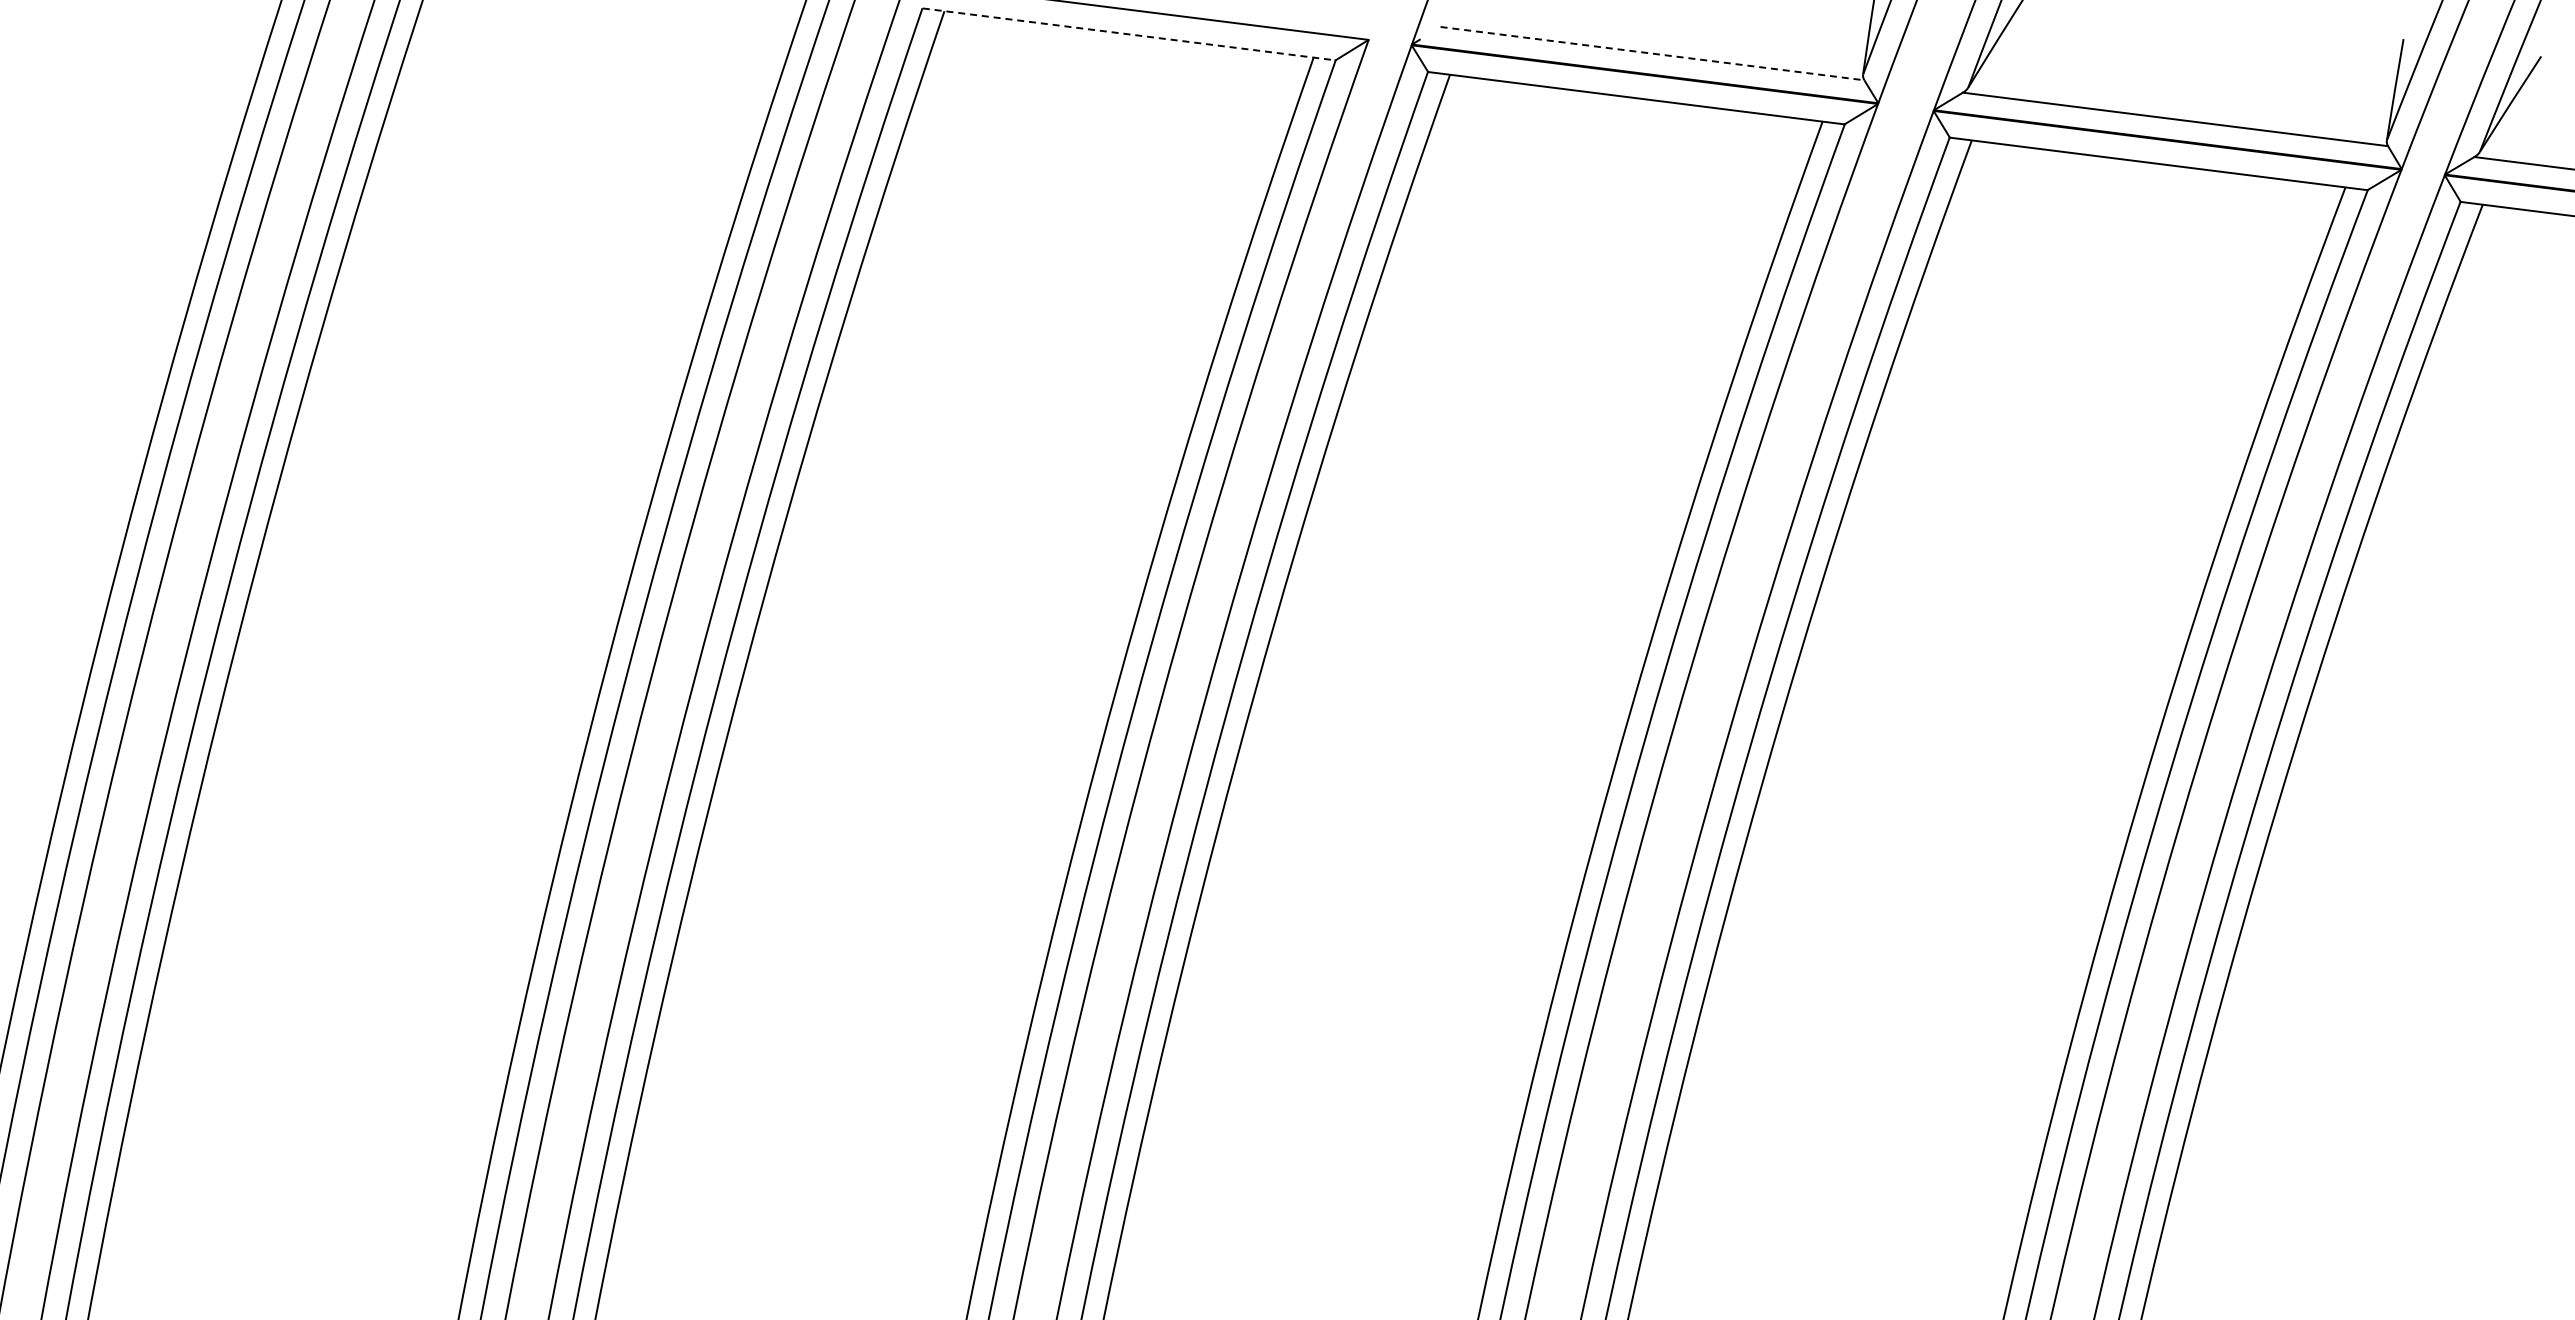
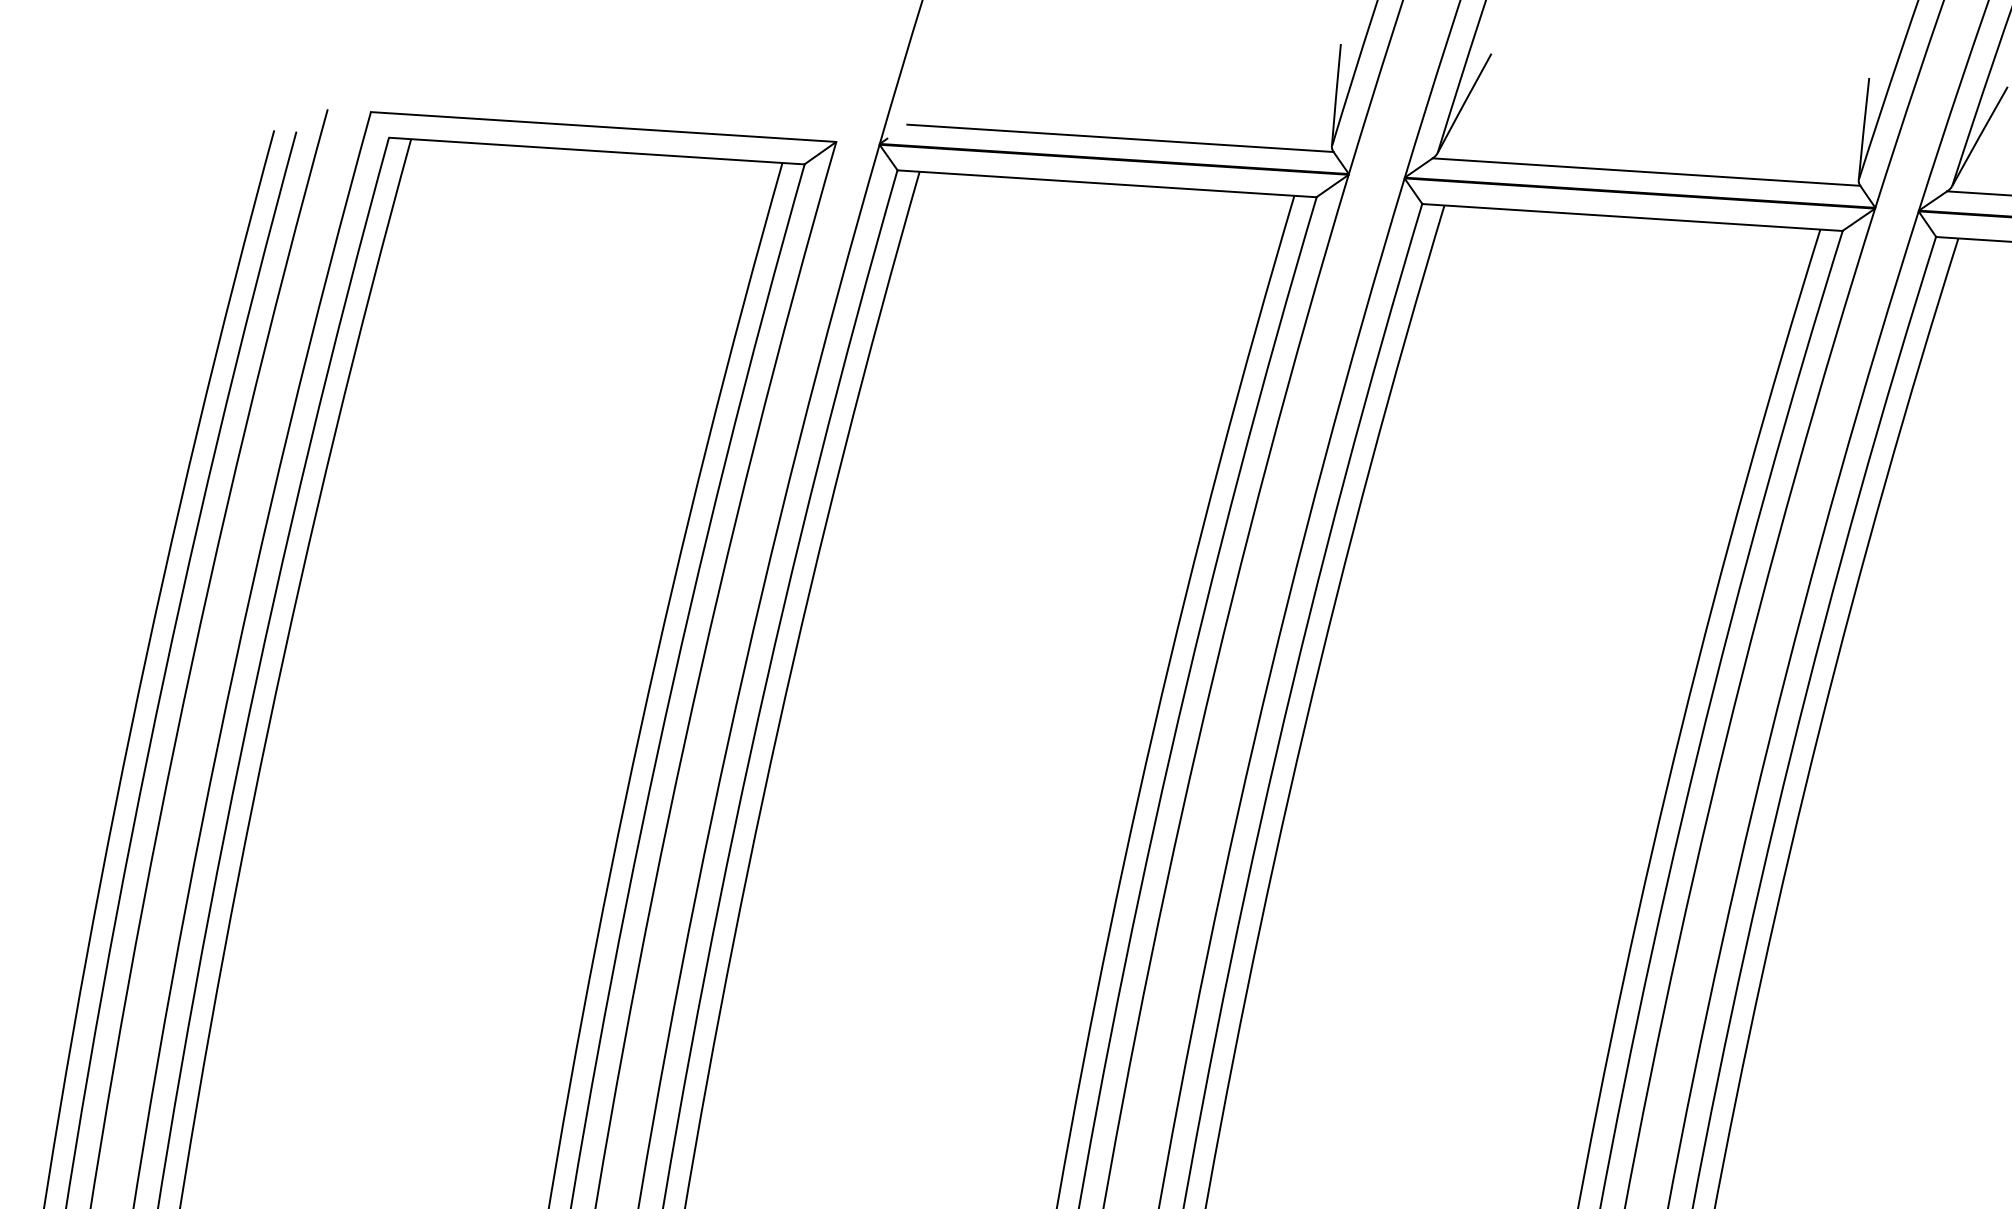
line: (1129, 34) -> (597, 151), dashed -> solid
line: (1652, 53) -> (1120, 138), dashed -> solid

